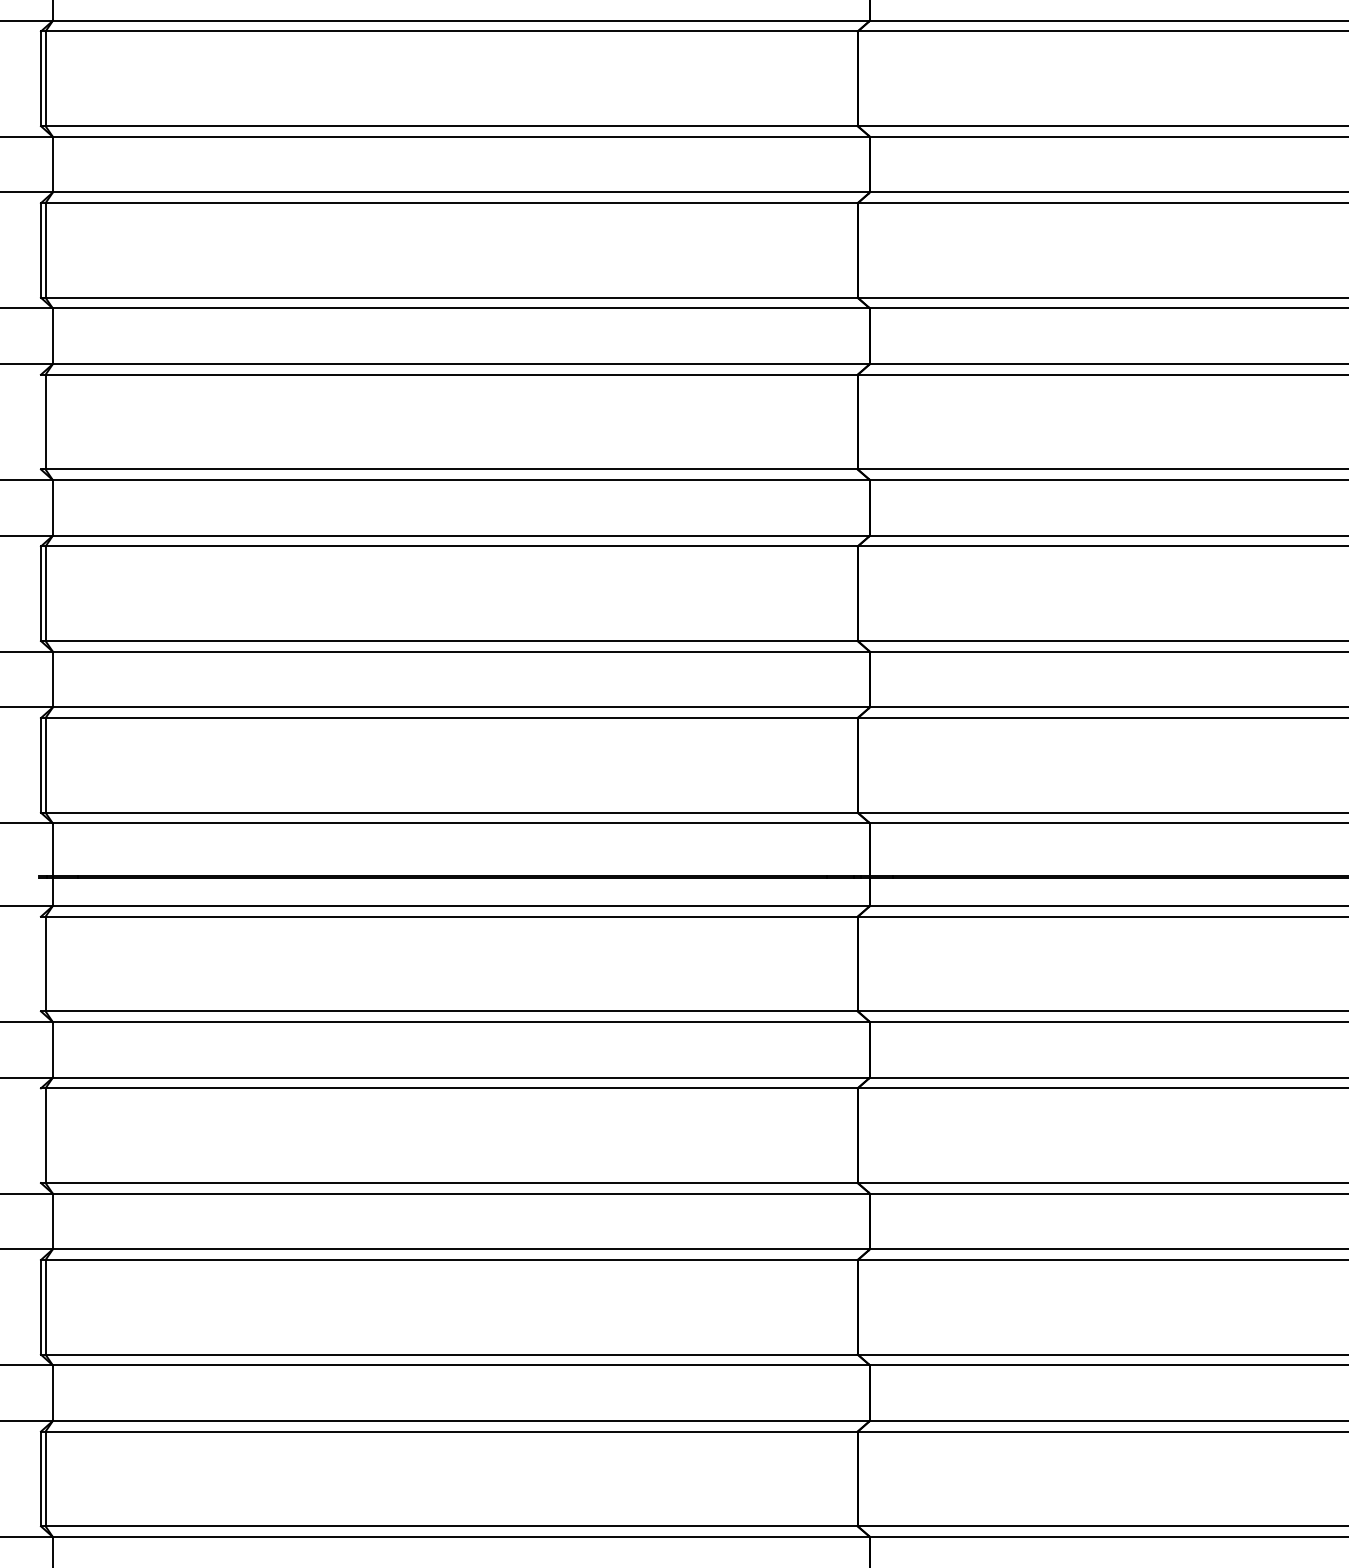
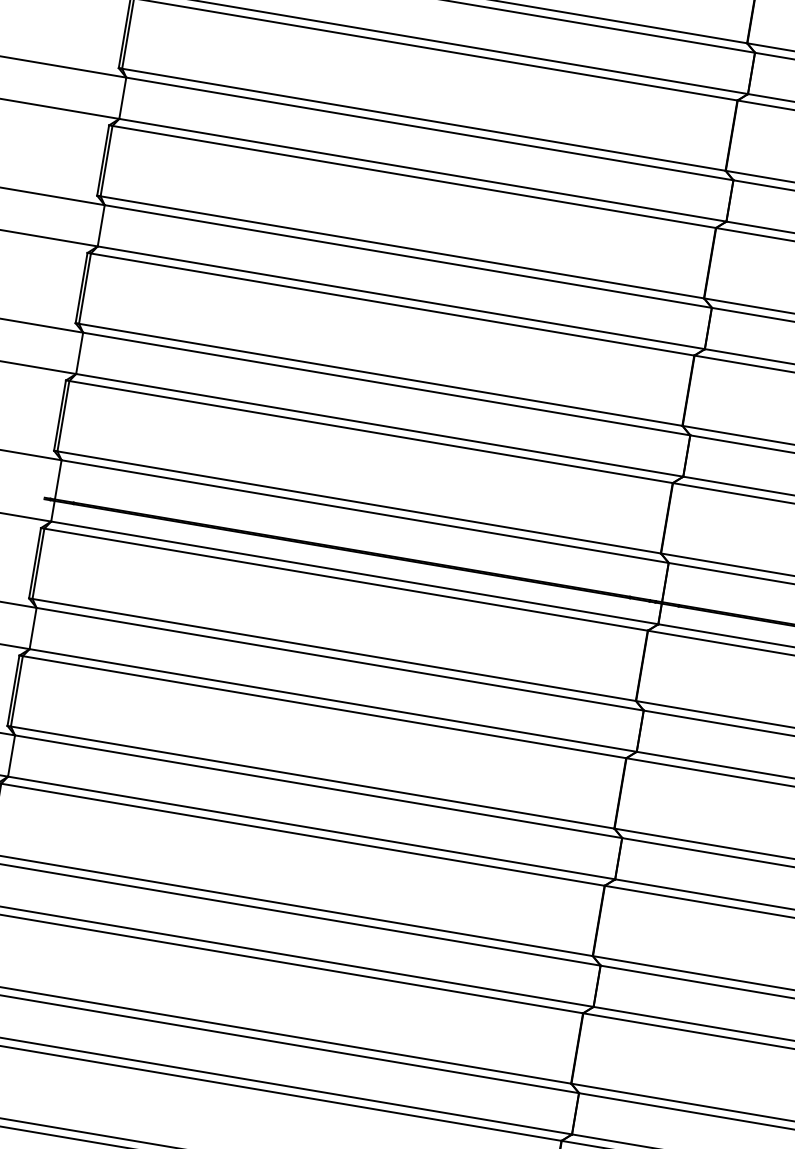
line: (40, 421) -> (102, 160), added
line: (40, 963) -> (34, 562), added
line: (40, 1135) -> (13, 690), added

